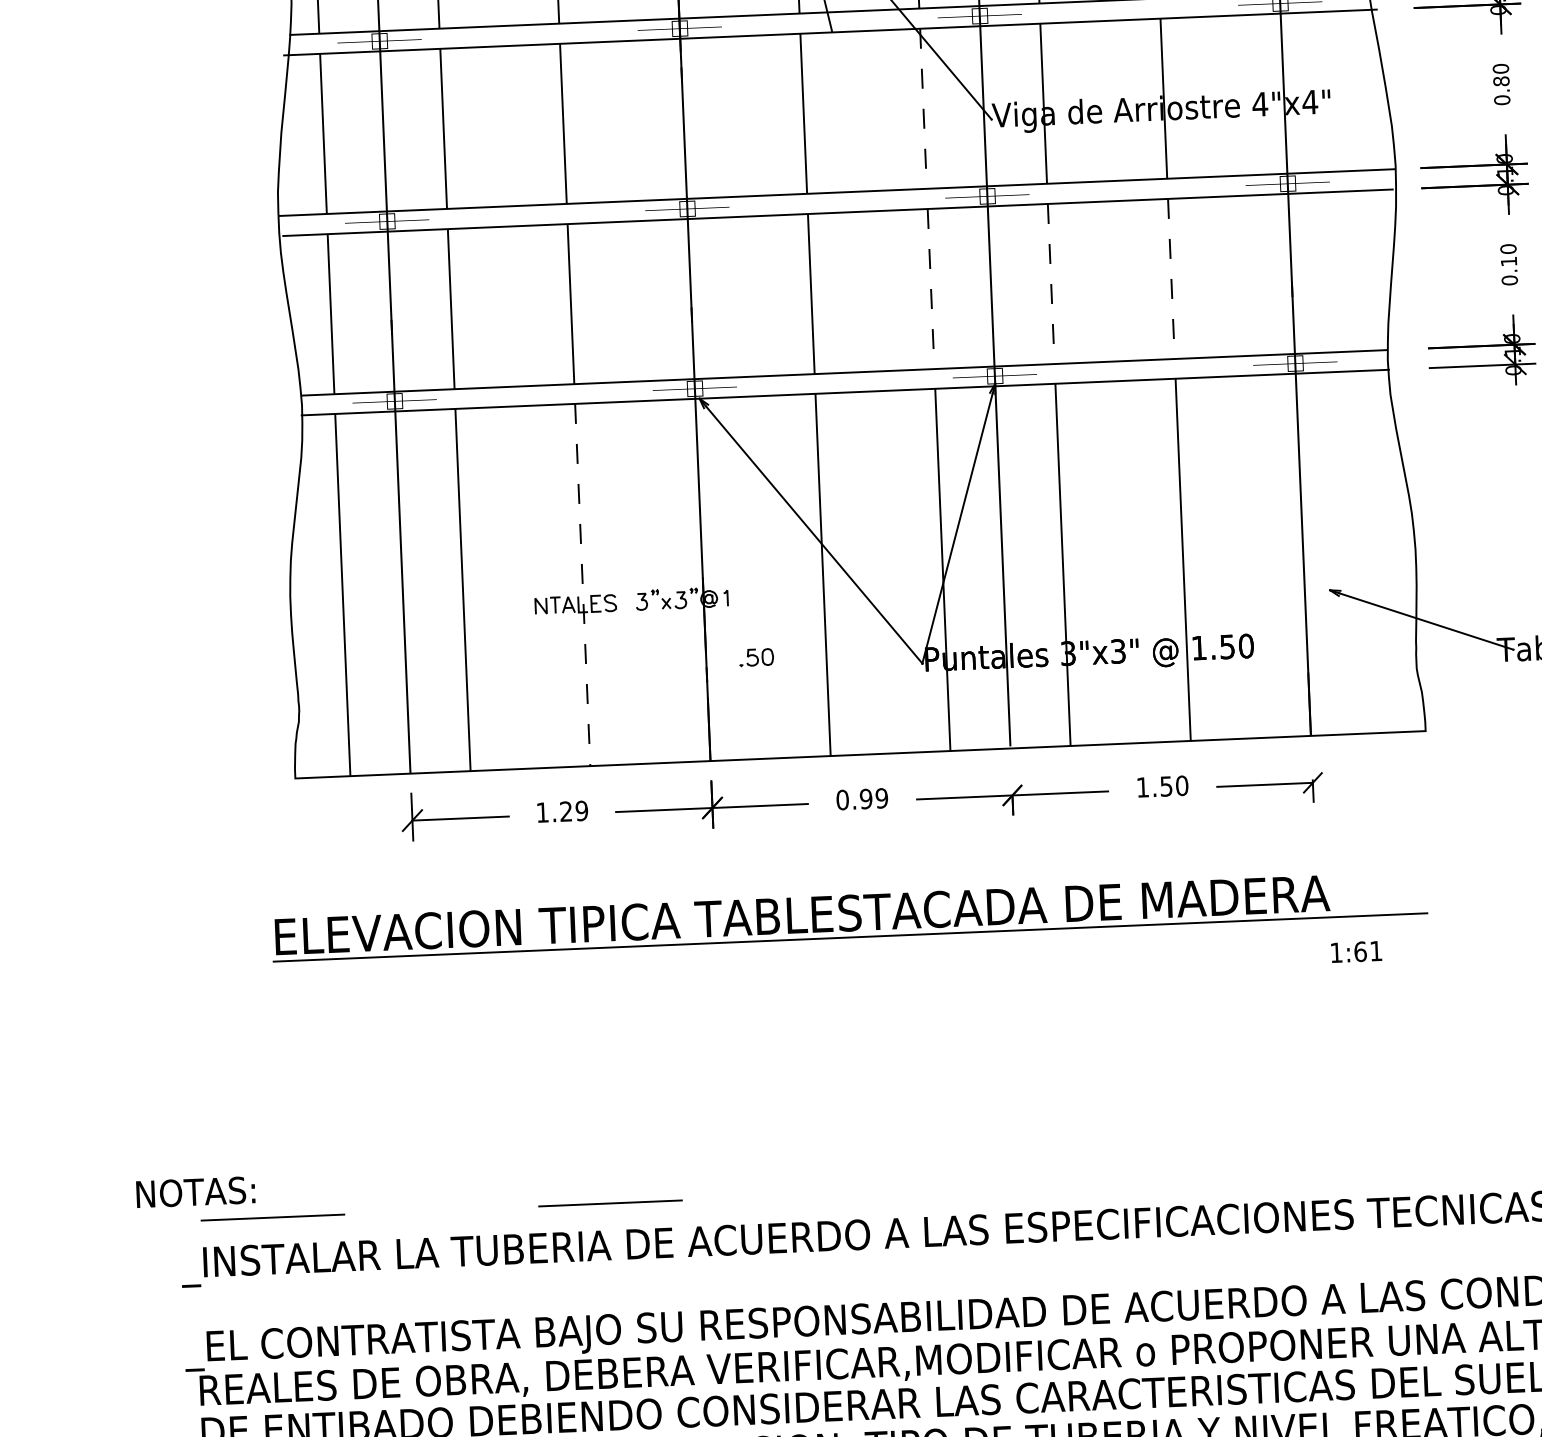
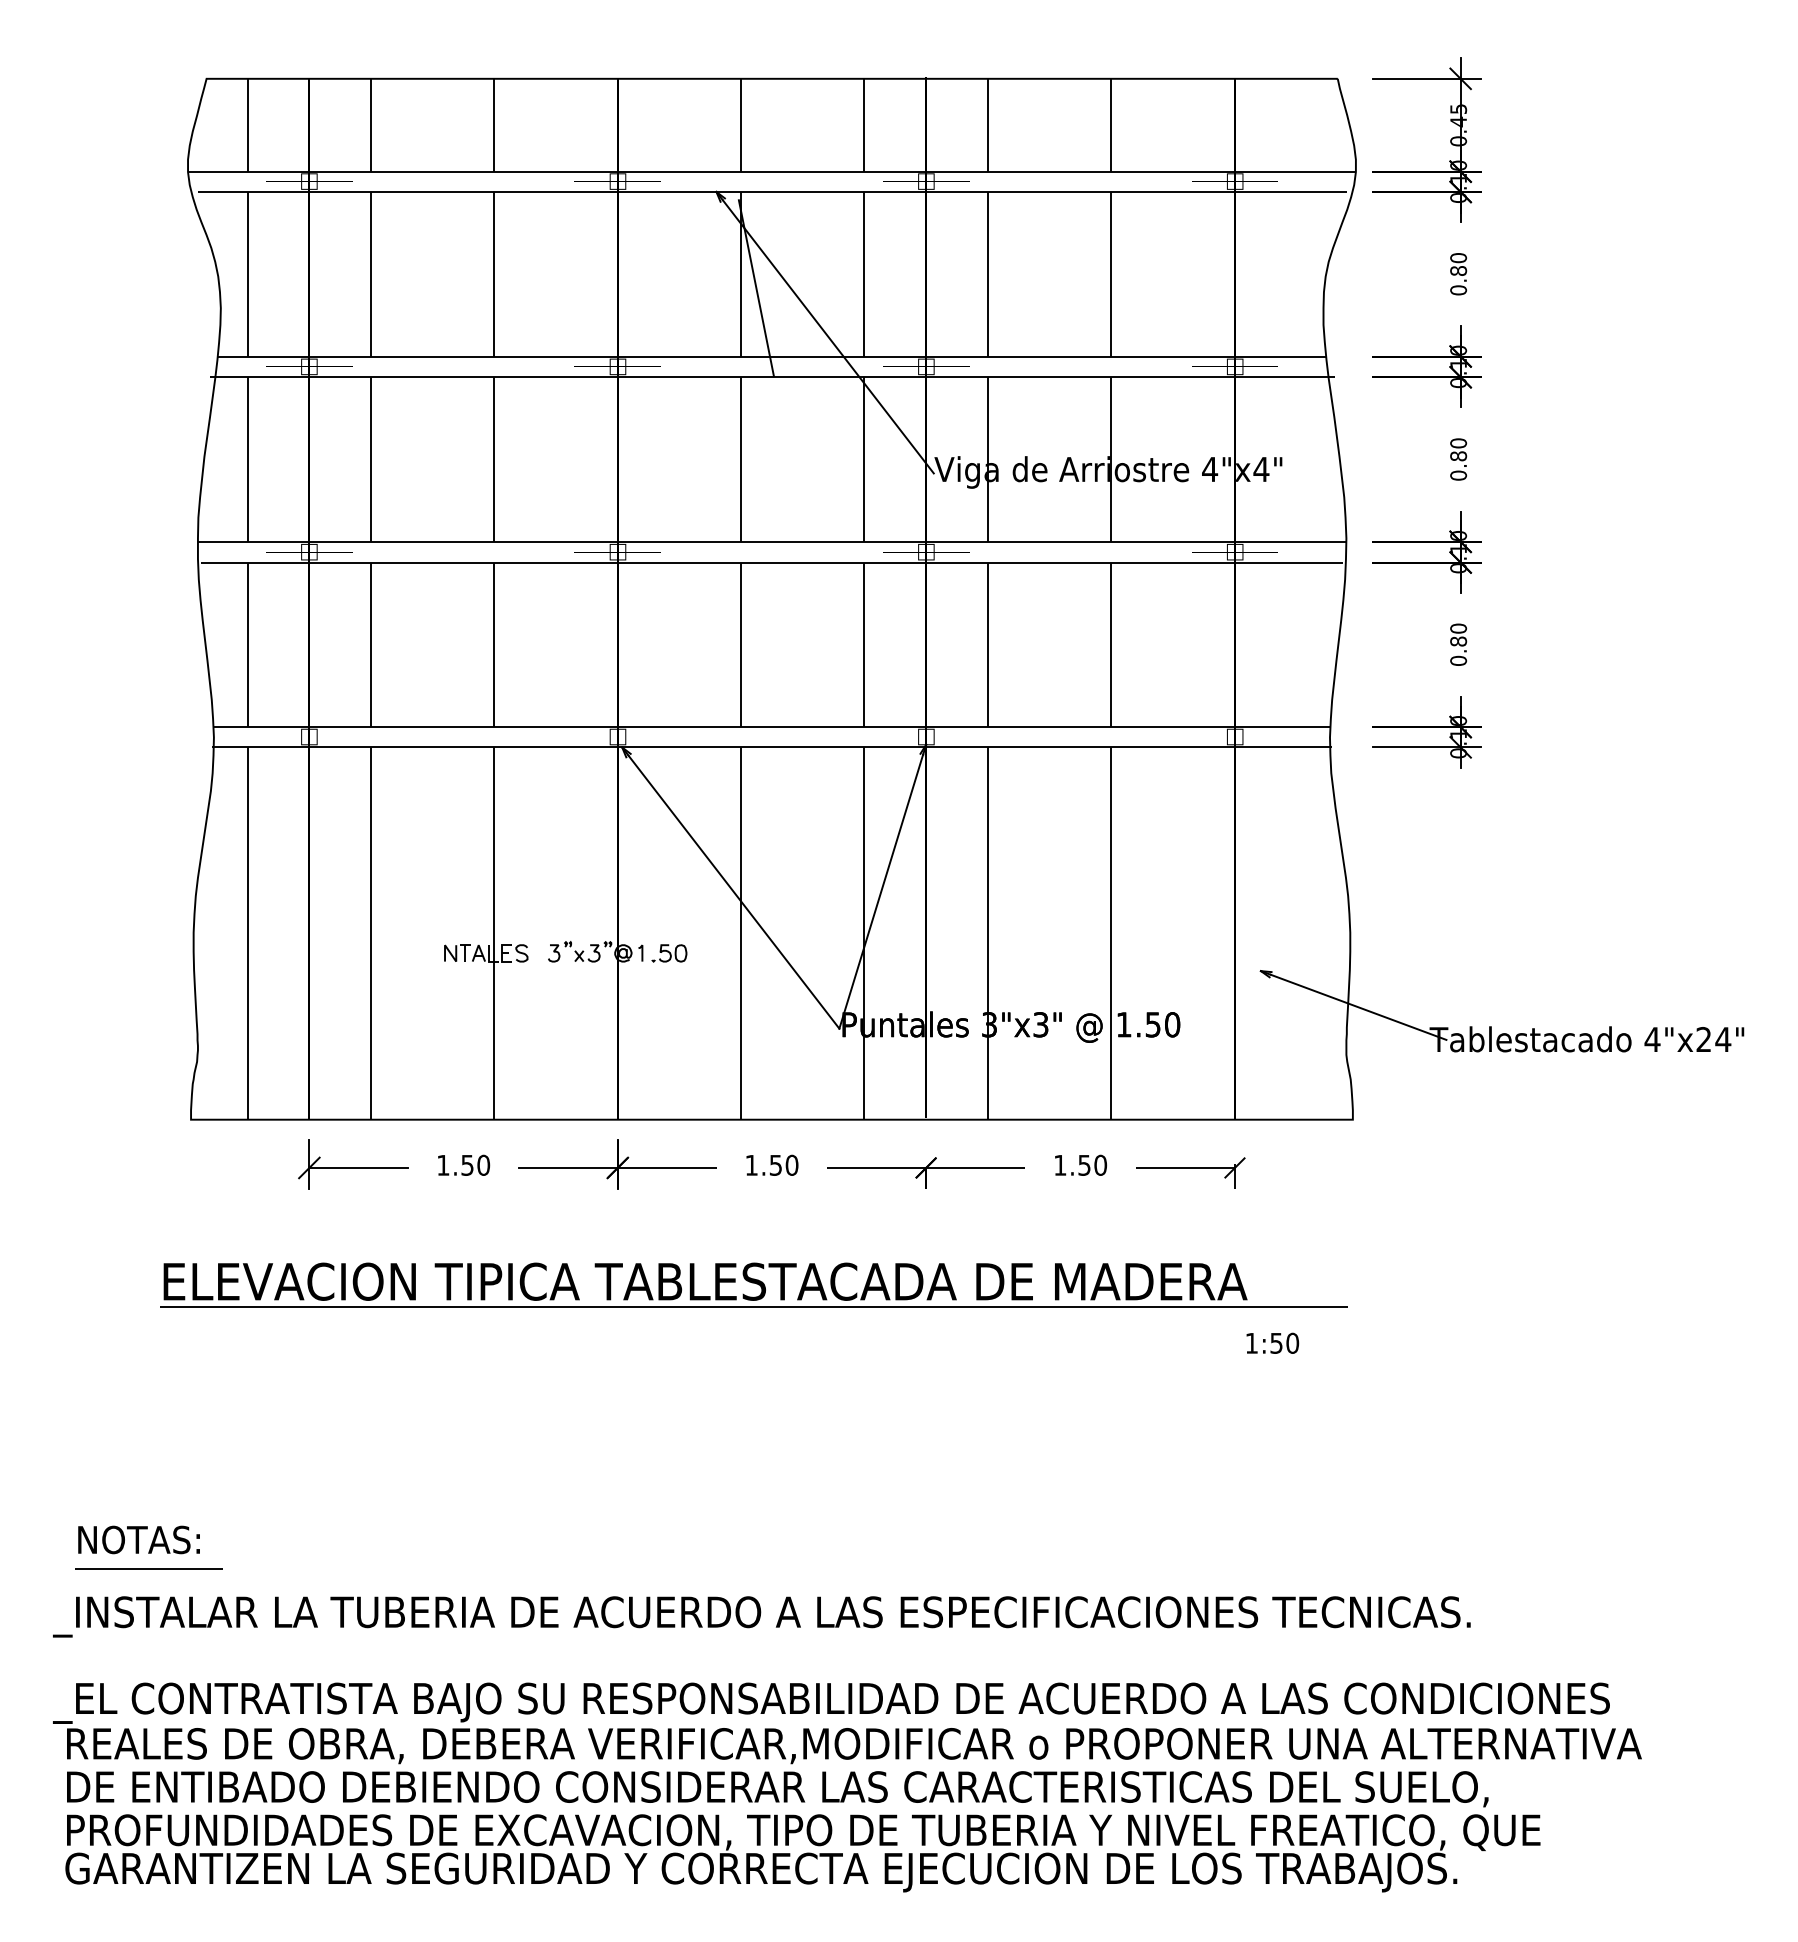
line: (923, 109) -> (864, 460), dashed -> solid
text: (1508, 261) -> (1458, 641), 0.10 -> 0.80
line: (1171, 279) -> (1111, 645), dashed -> solid
line: (1050, 284) -> (987, 645), dashed -> solid
line: (931, 289) -> (864, 645), dashed -> solid
line: (583, 585) -> (494, 934), dashed -> solid
part: (756, 657) -> (669, 953), moved
text: (861, 798) -> (771, 1164), 0.99 -> 1.50
text: (573, 810) -> (475, 1164), 1.29 -> 1.50
text: (1368, 950) -> (1284, 1342), 1:61 -> 1:50
text: (195, 1191) -> (138, 1539), moved
line: (609, 1202) -> (495, 1568), removed

